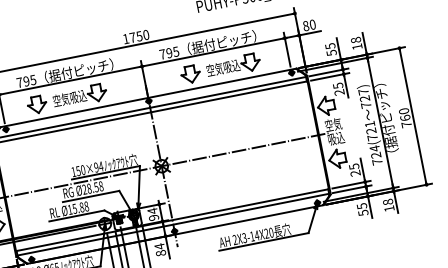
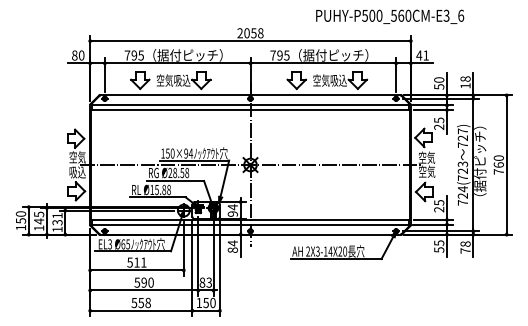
text: (309, 25) -> (422, 55), 80 -> 41
text: (136, 37) -> (250, 33), 1750 -> 2058
text: (330, 45) -> (439, 79), 55 -> 50
text: (369, 124) -> (462, 164), 724(721 -> 724(723
text: (336, 138) -> (427, 171), 吸込 -> 空気
text: (389, 208) -> (465, 250), 18 -> 78

